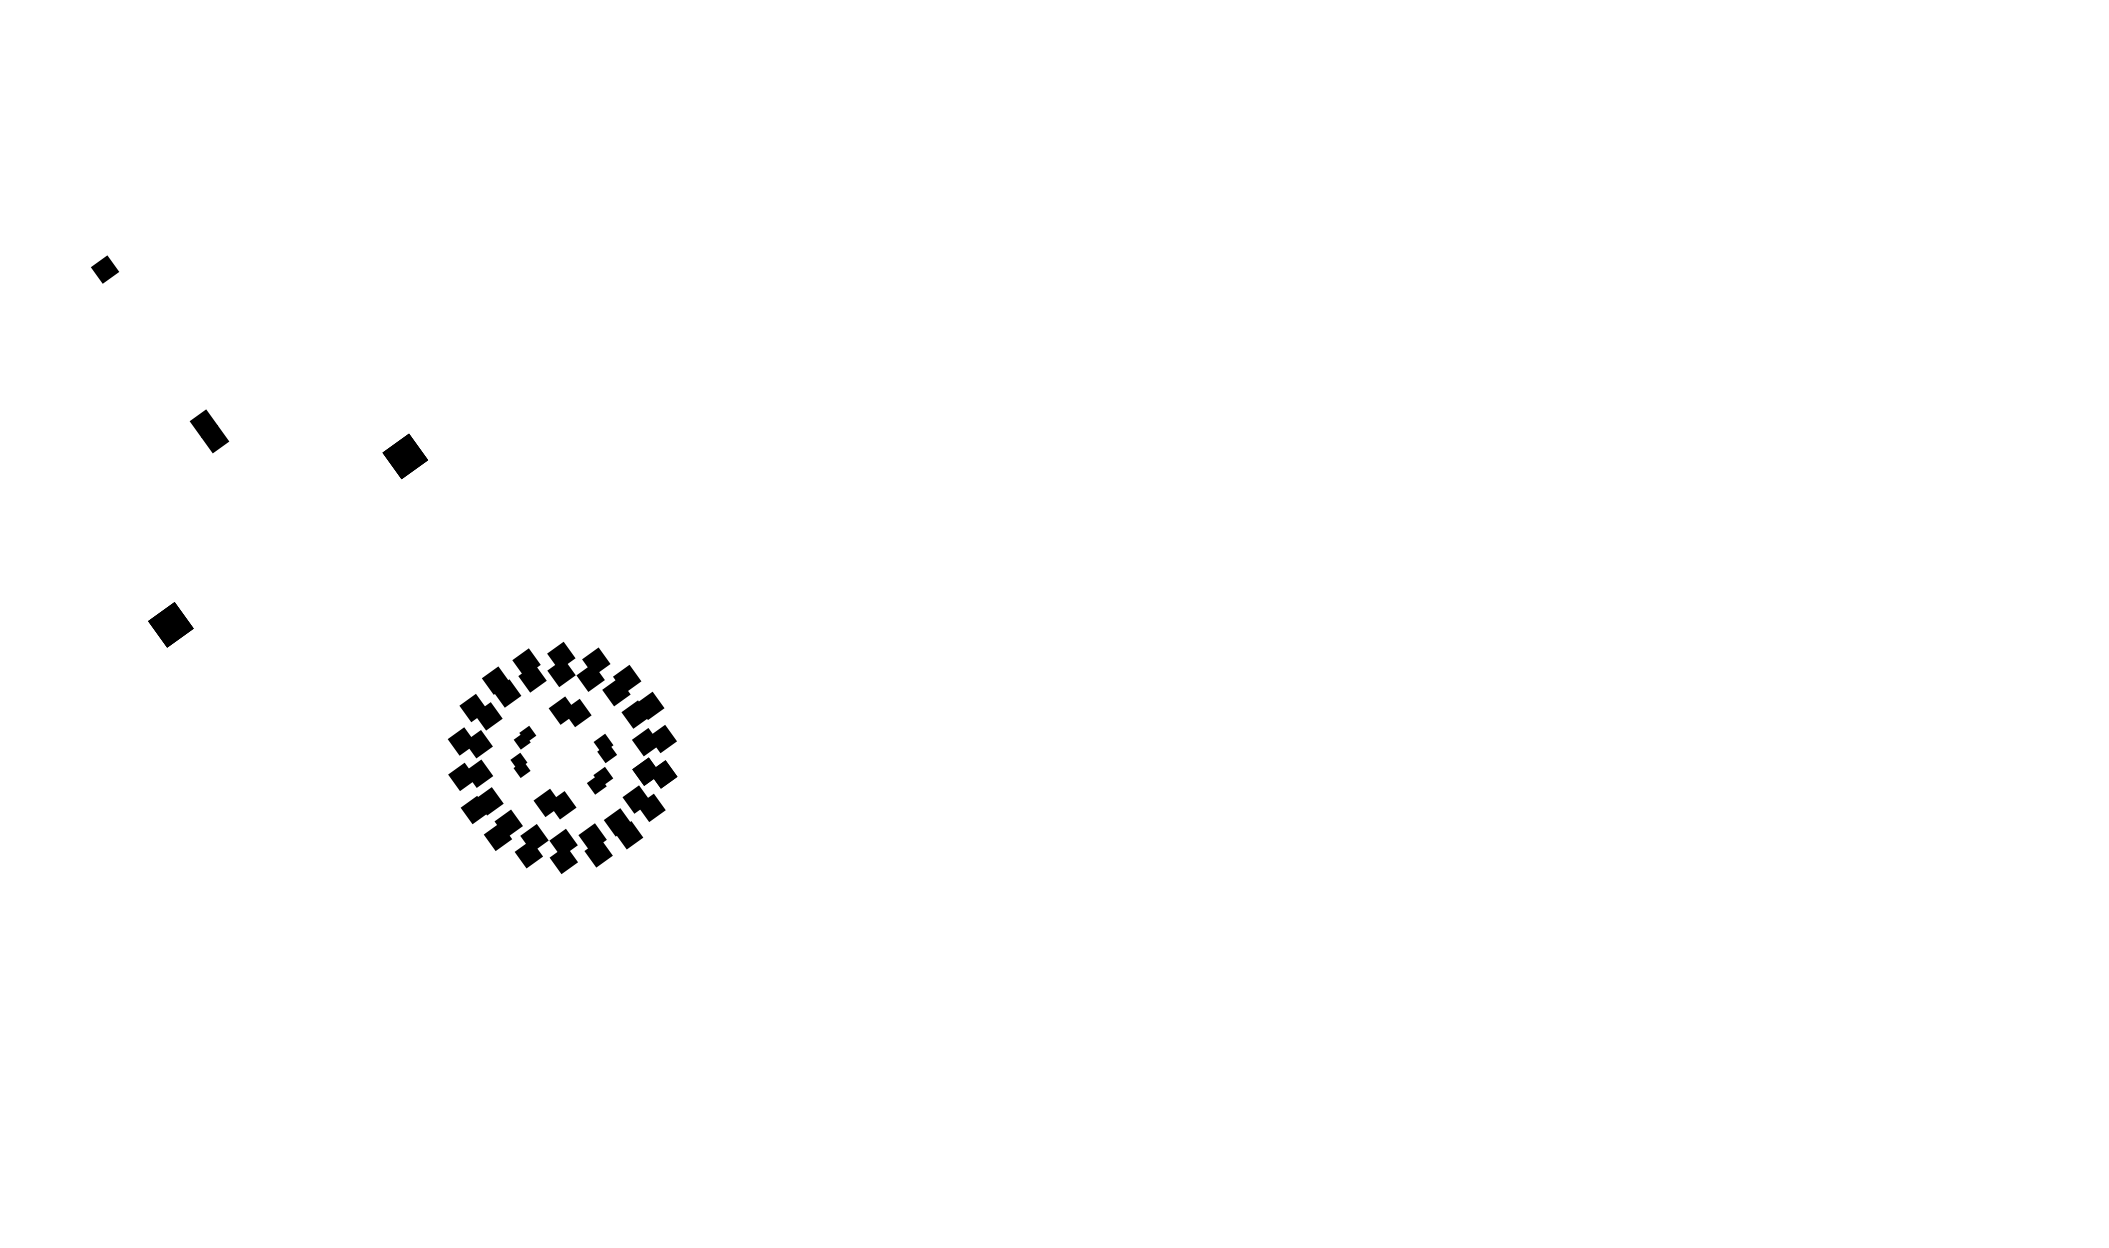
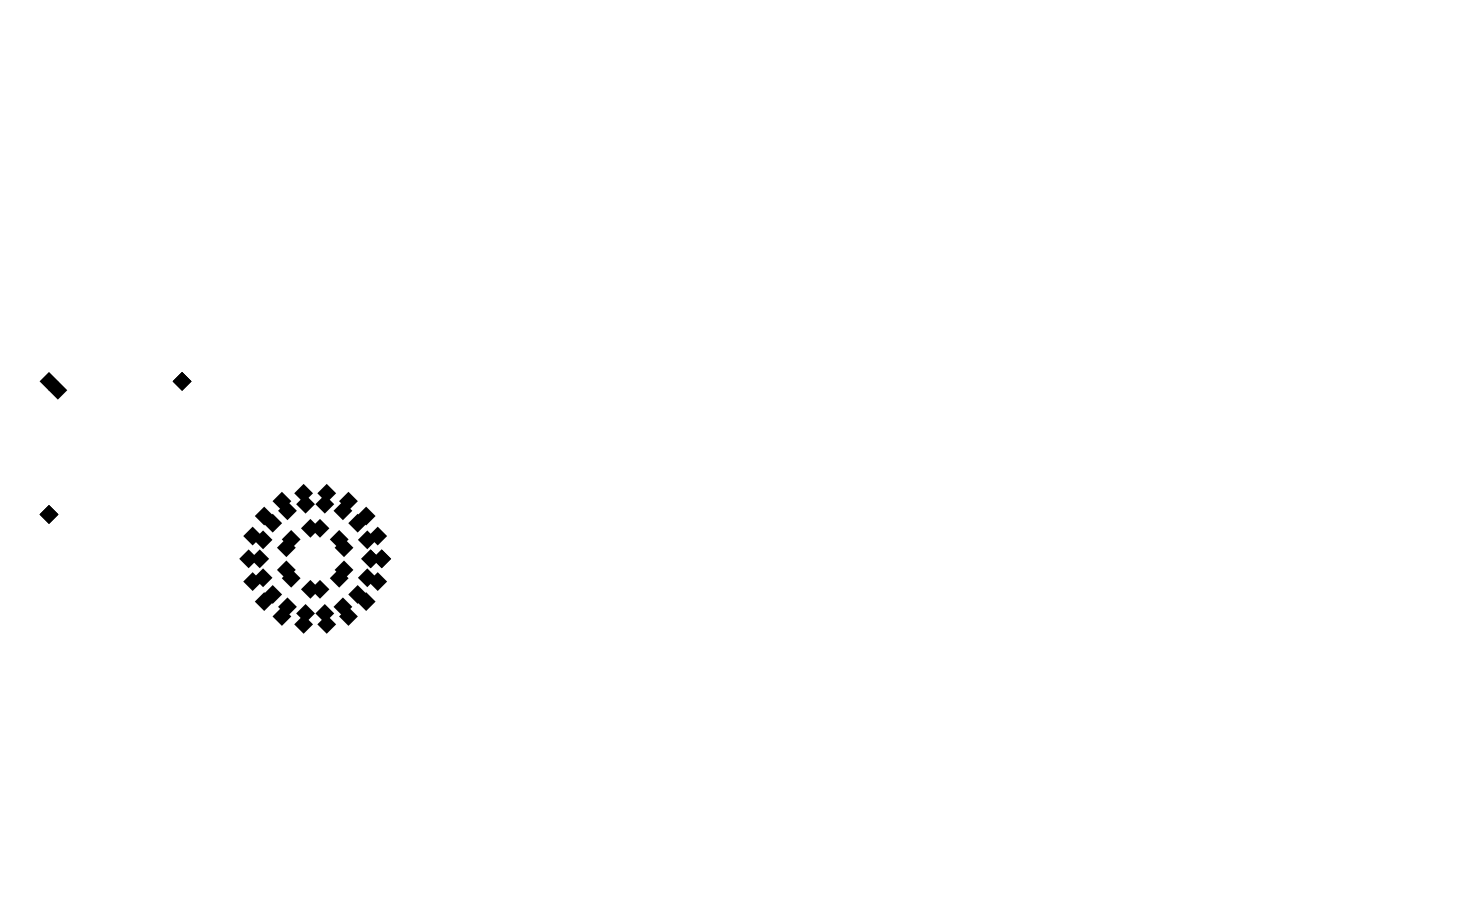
part: (404, 456) -> (181, 381), size x0.62
part: (170, 624) -> (48, 514), size x0.62
part: (522, 750) -> (288, 558), size x1.67
part: (602, 763) -> (341, 558), size x1.43

